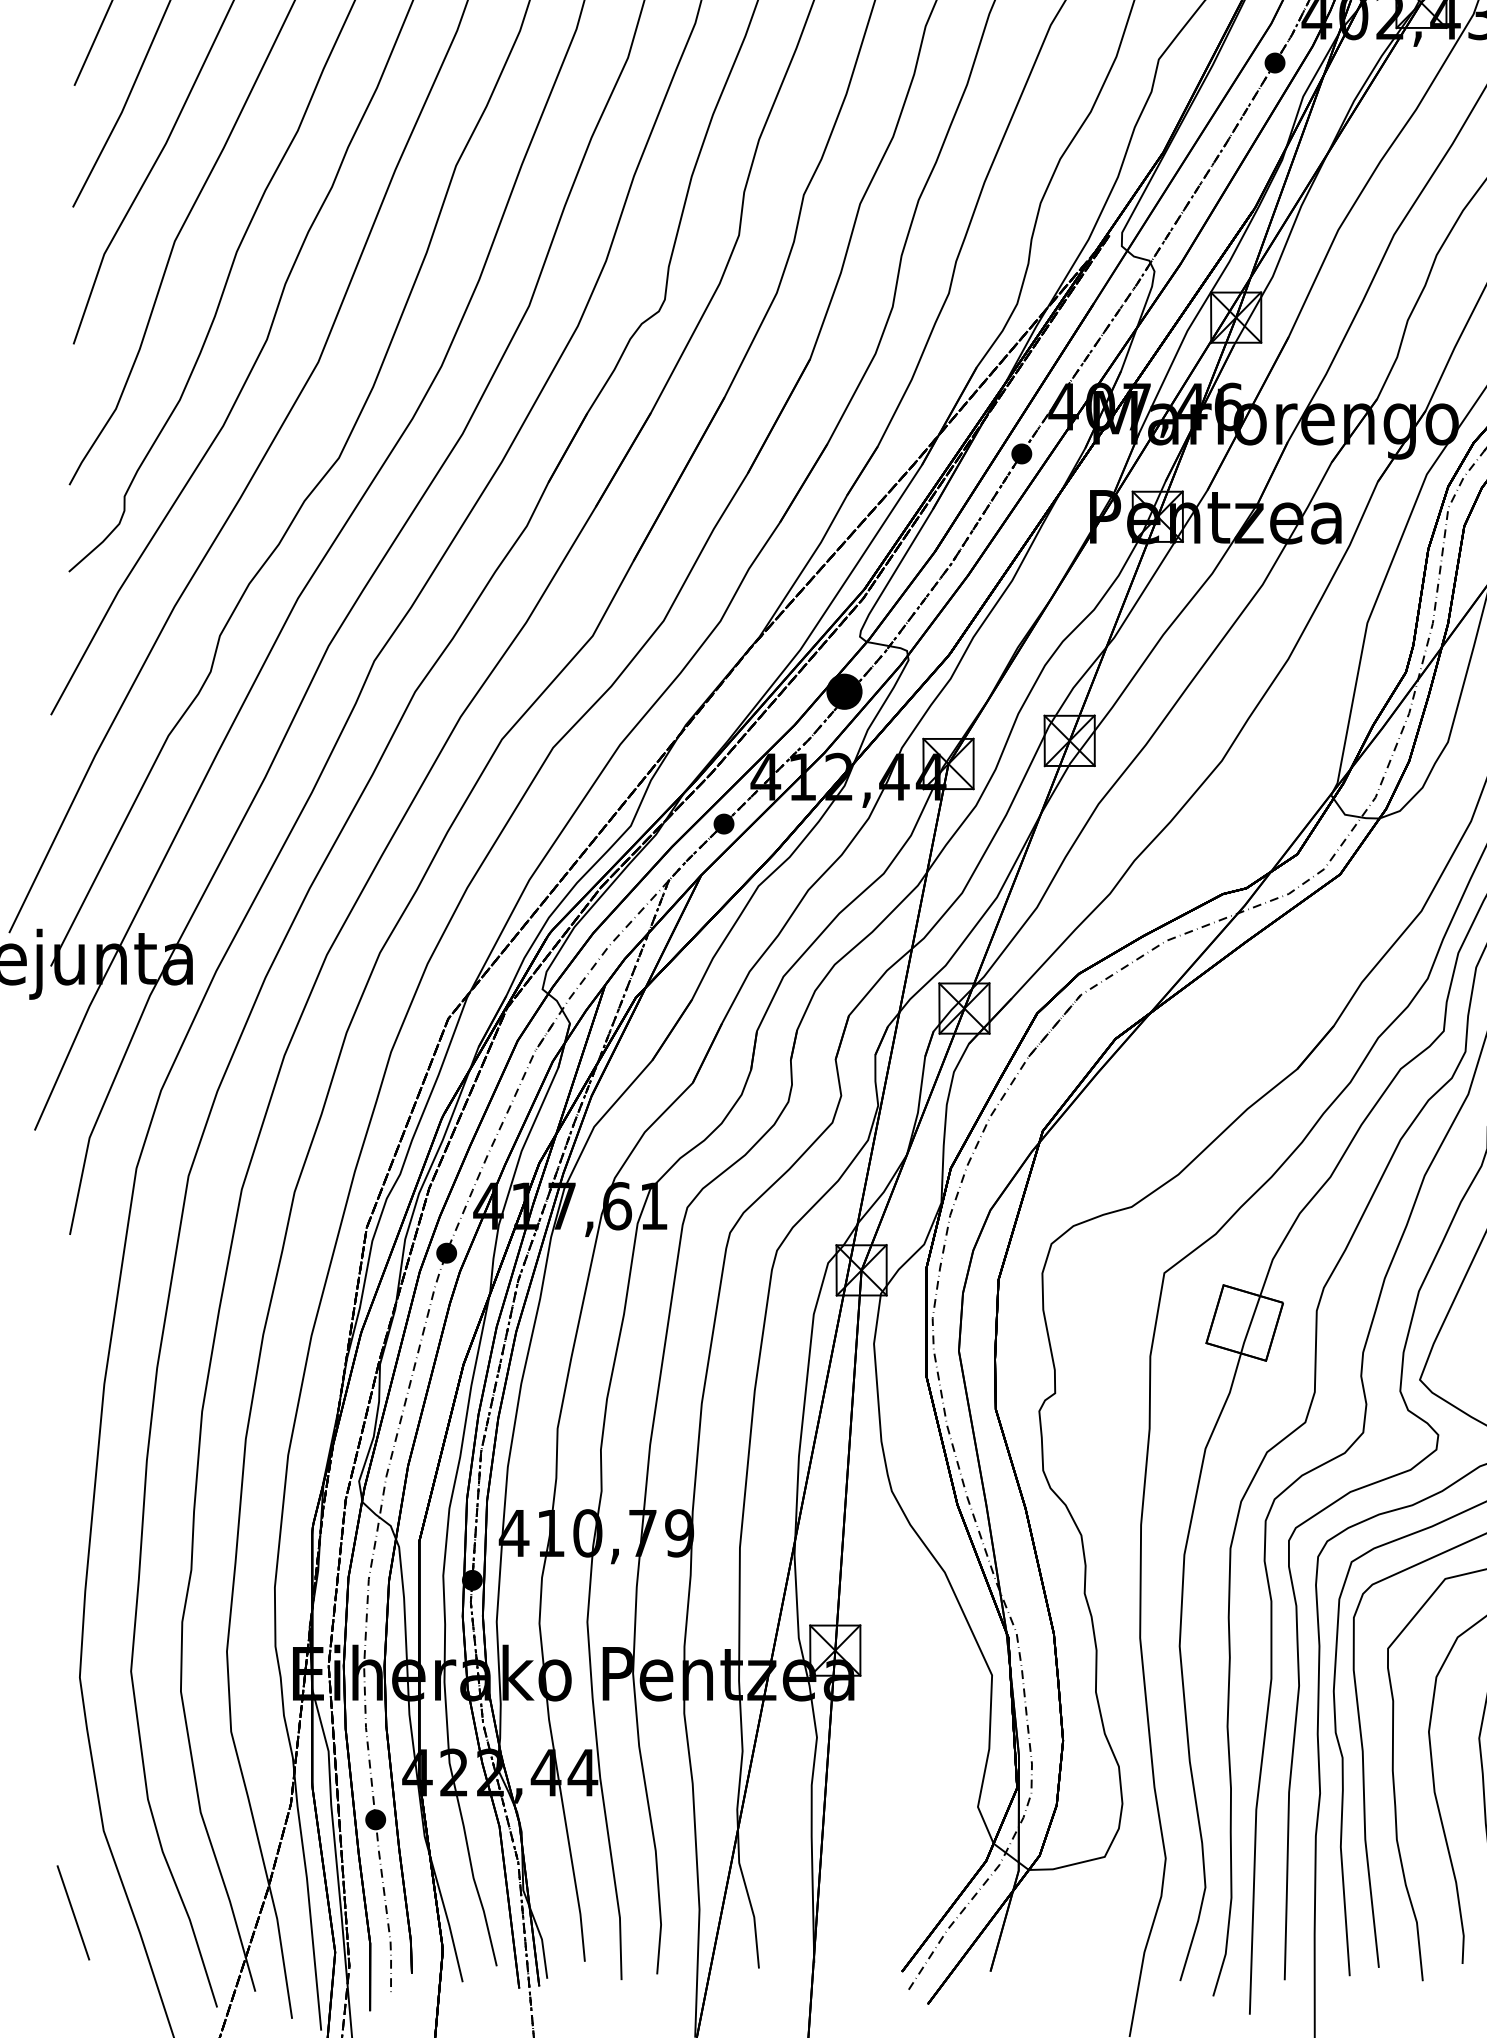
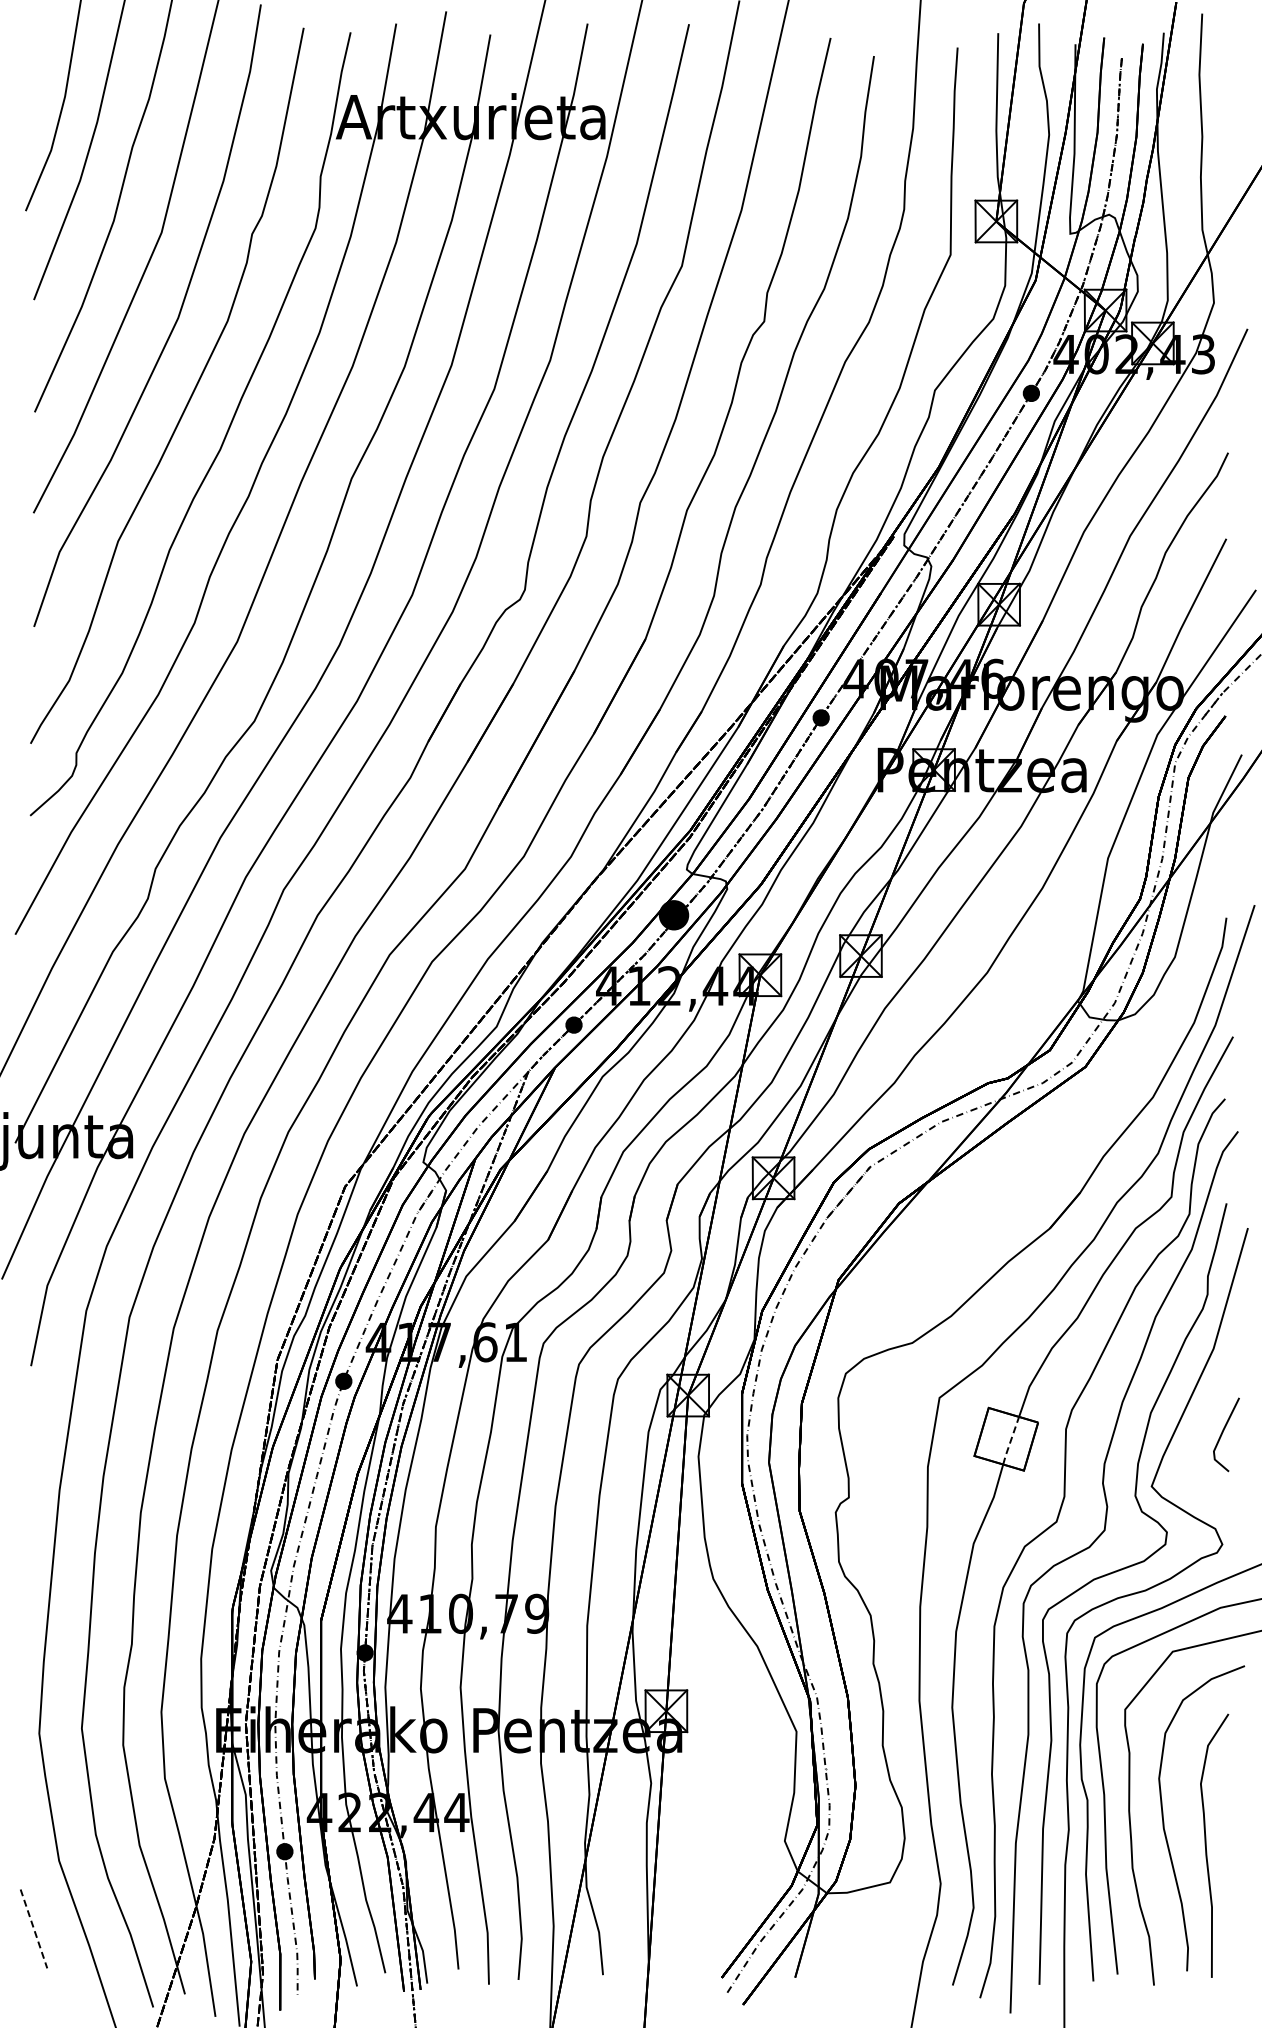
line: (1249, 1324) -> (1010, 1440), solid -> dashed
line: (72, 1912) -> (33, 1928), solid -> dashed

